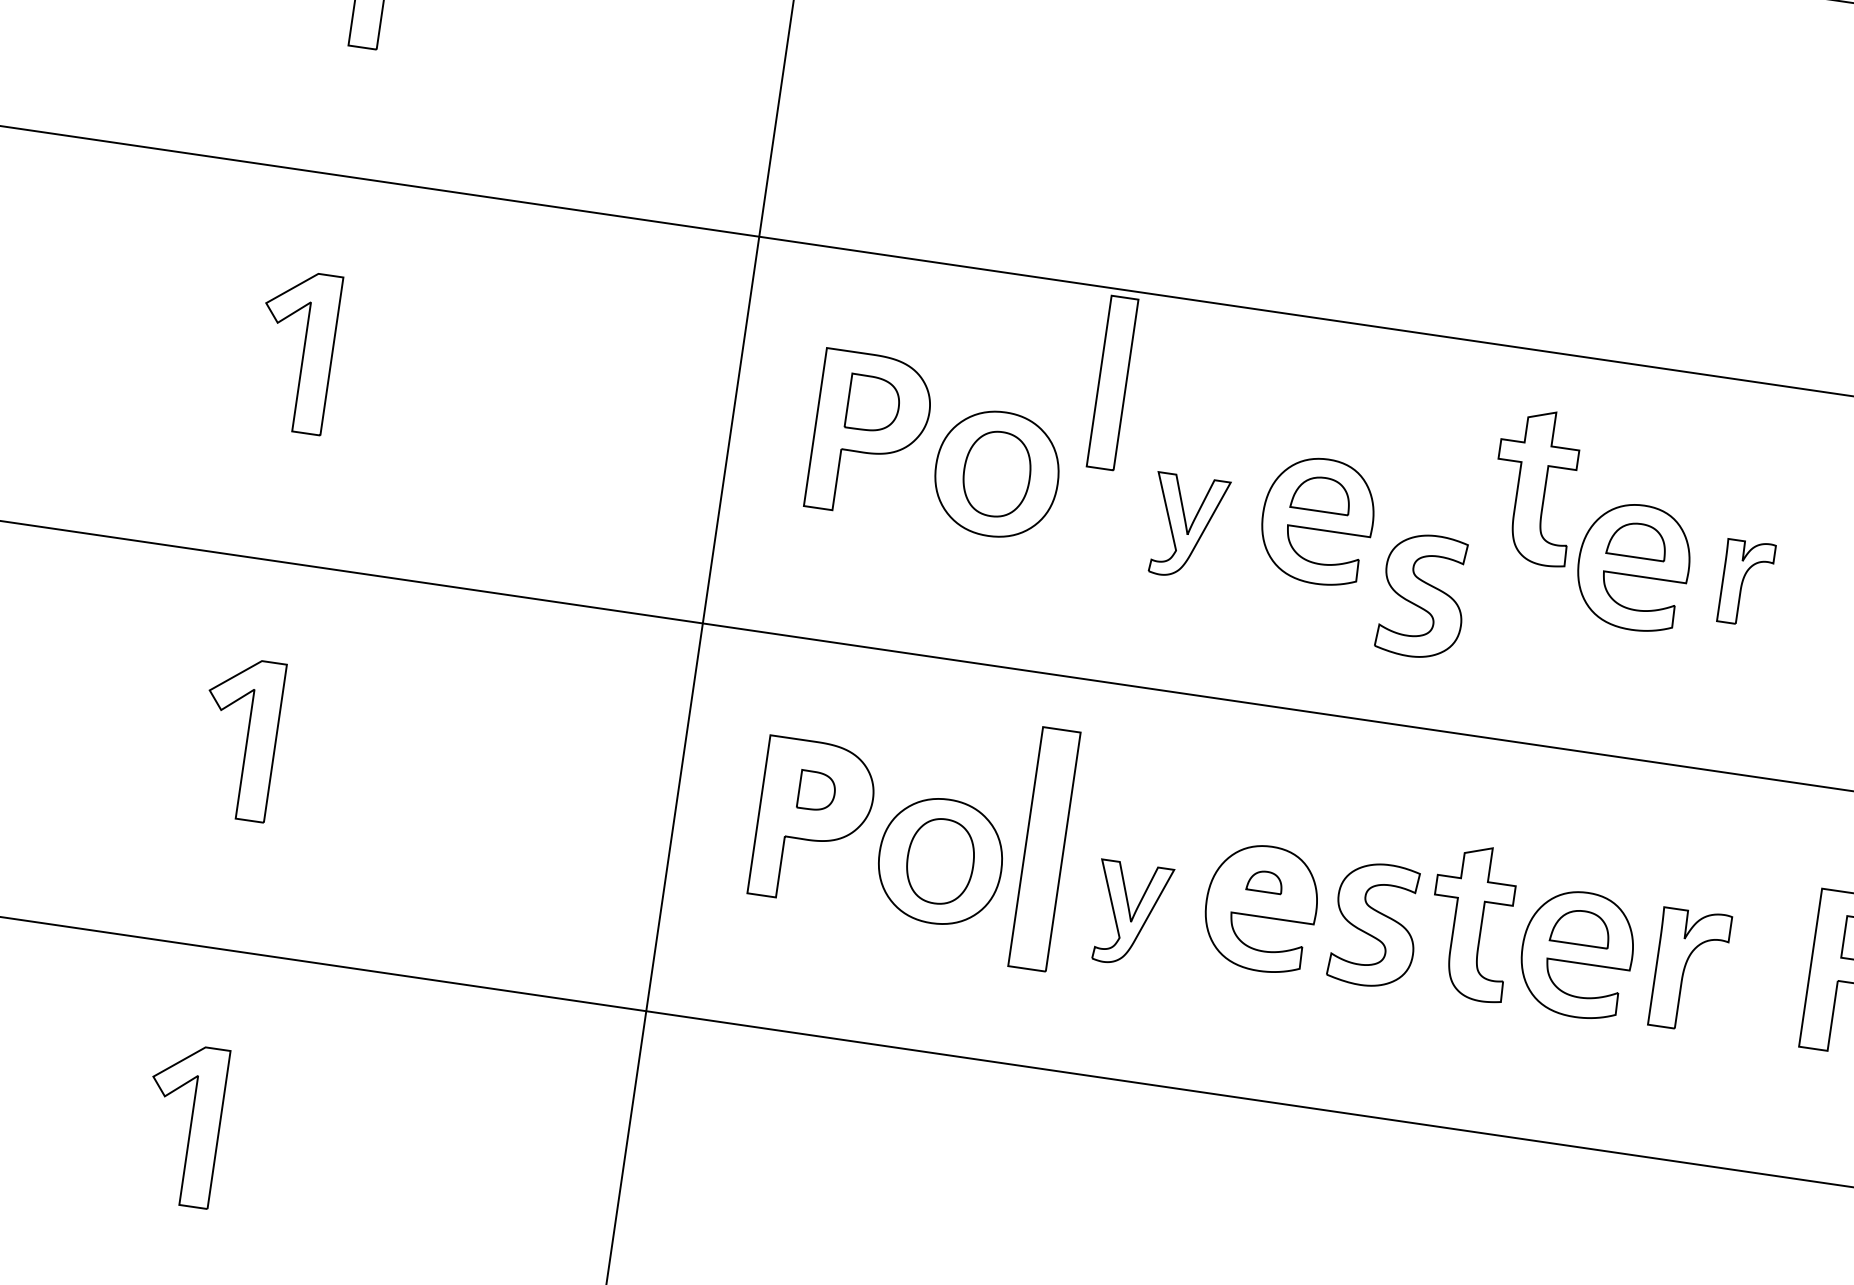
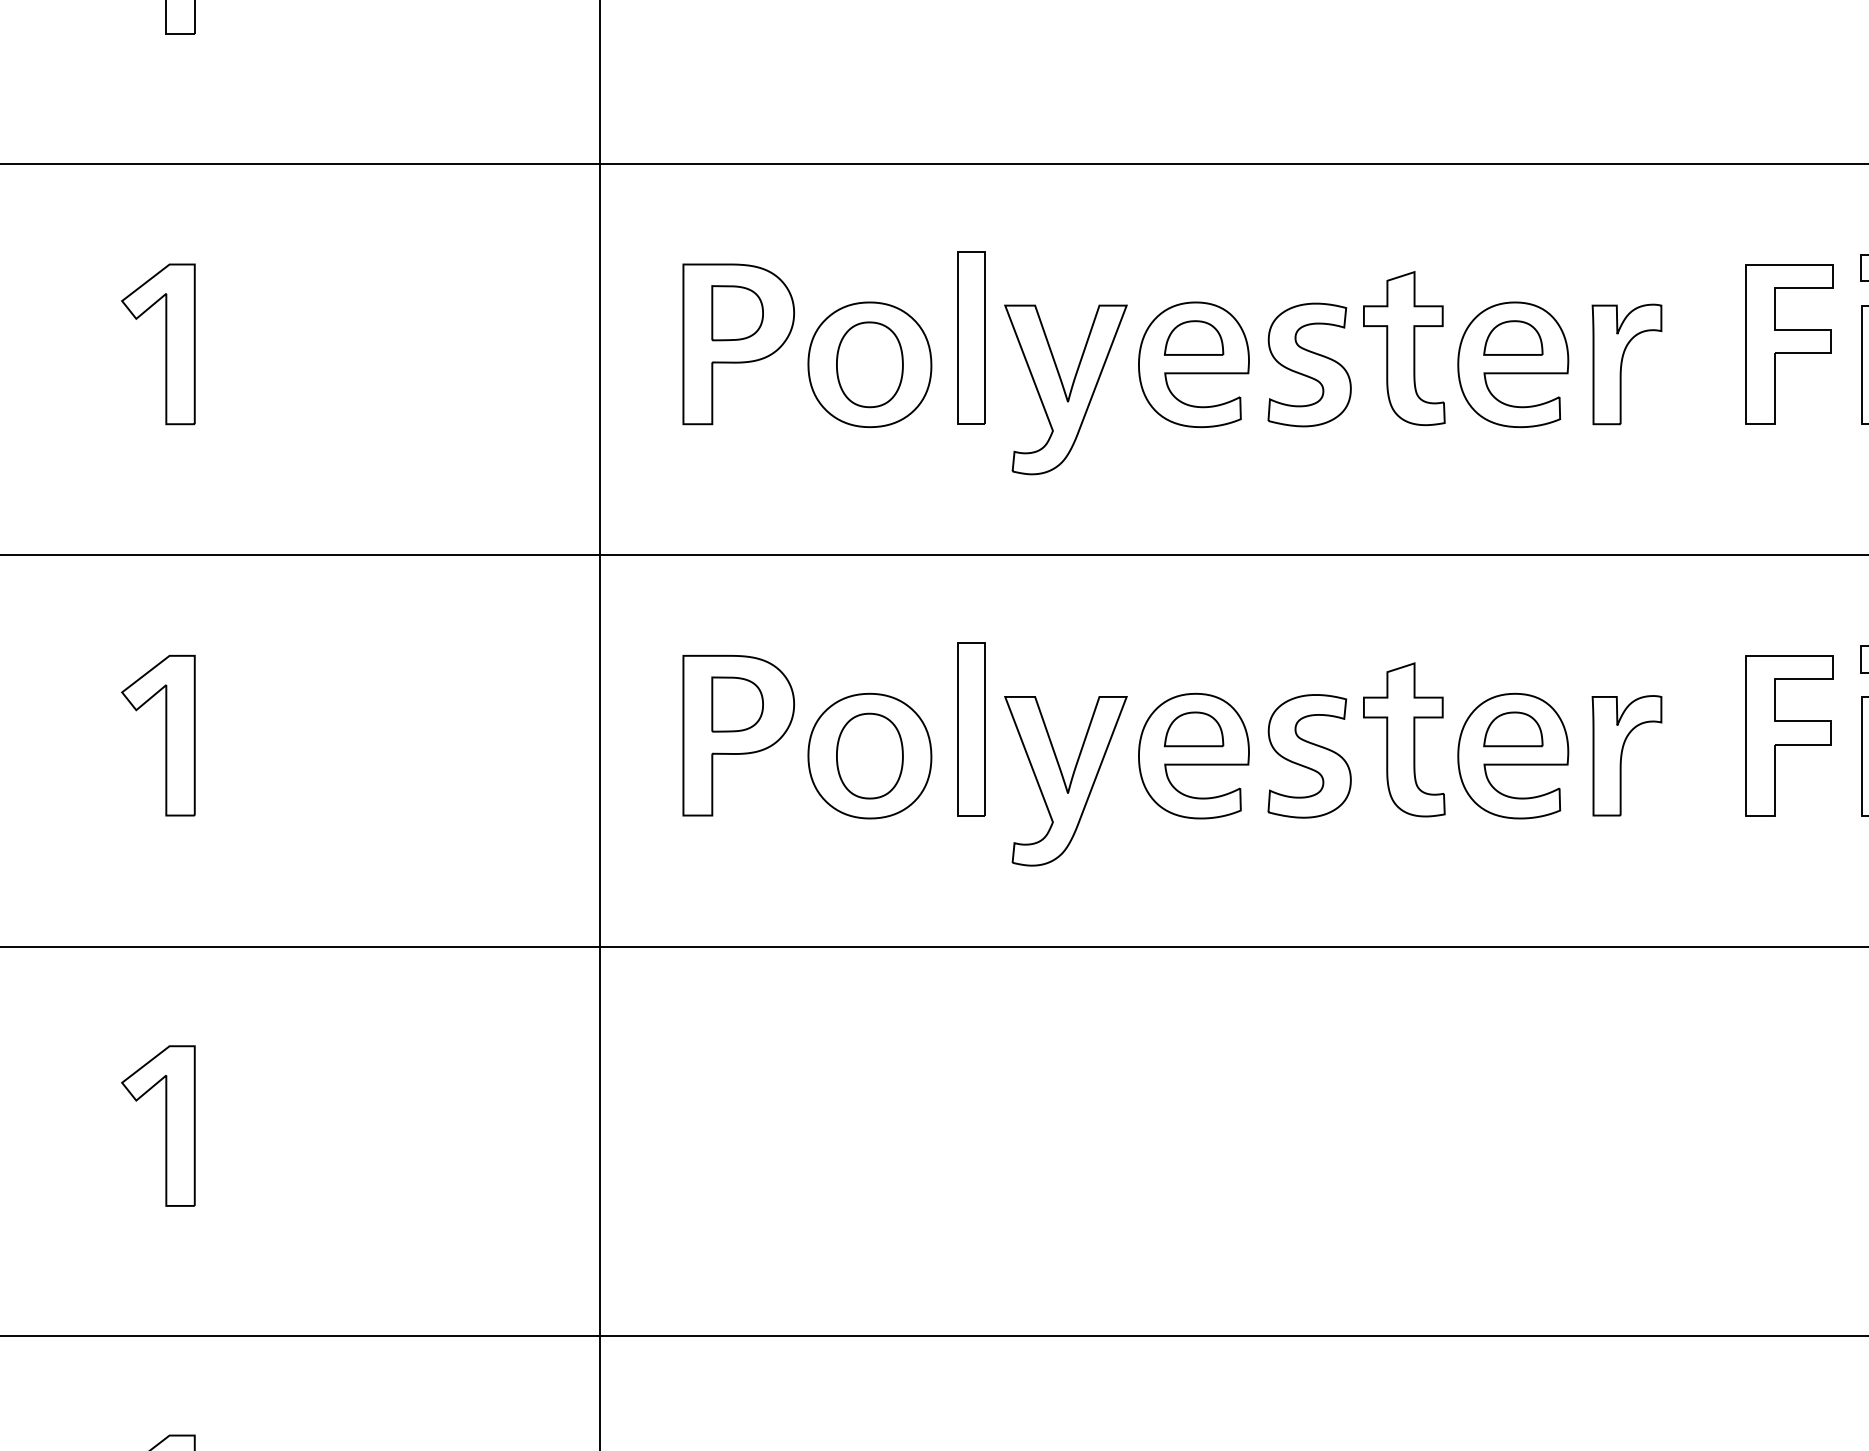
part: (1113, 382) -> (971, 337), moved
part: (1535, 486) -> (1404, 348), moved
part: (1186, 526) -> (1065, 389), size x1.67
part: (1745, 583) -> (1626, 364), size x1.43
part: (1423, 595) -> (1309, 364), moved
part: (816, 791) -> (737, 704), size x1.43
part: (1044, 849) -> (971, 729), size x0.71
part: (1264, 881) -> (1193, 729), size x1.67
part: (1130, 914) -> (1065, 781), size x1.67

